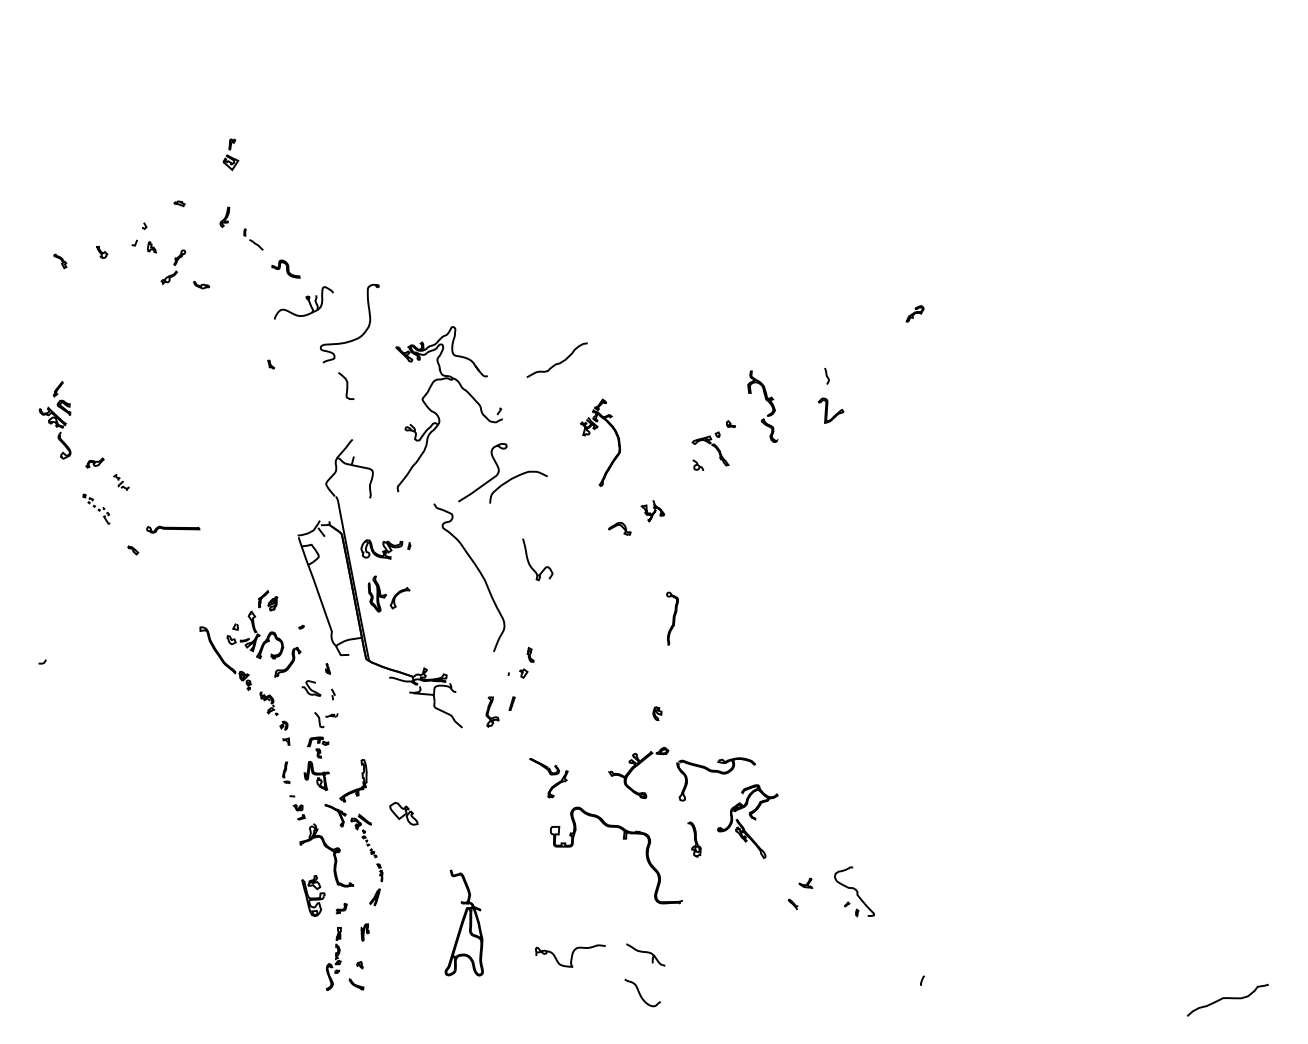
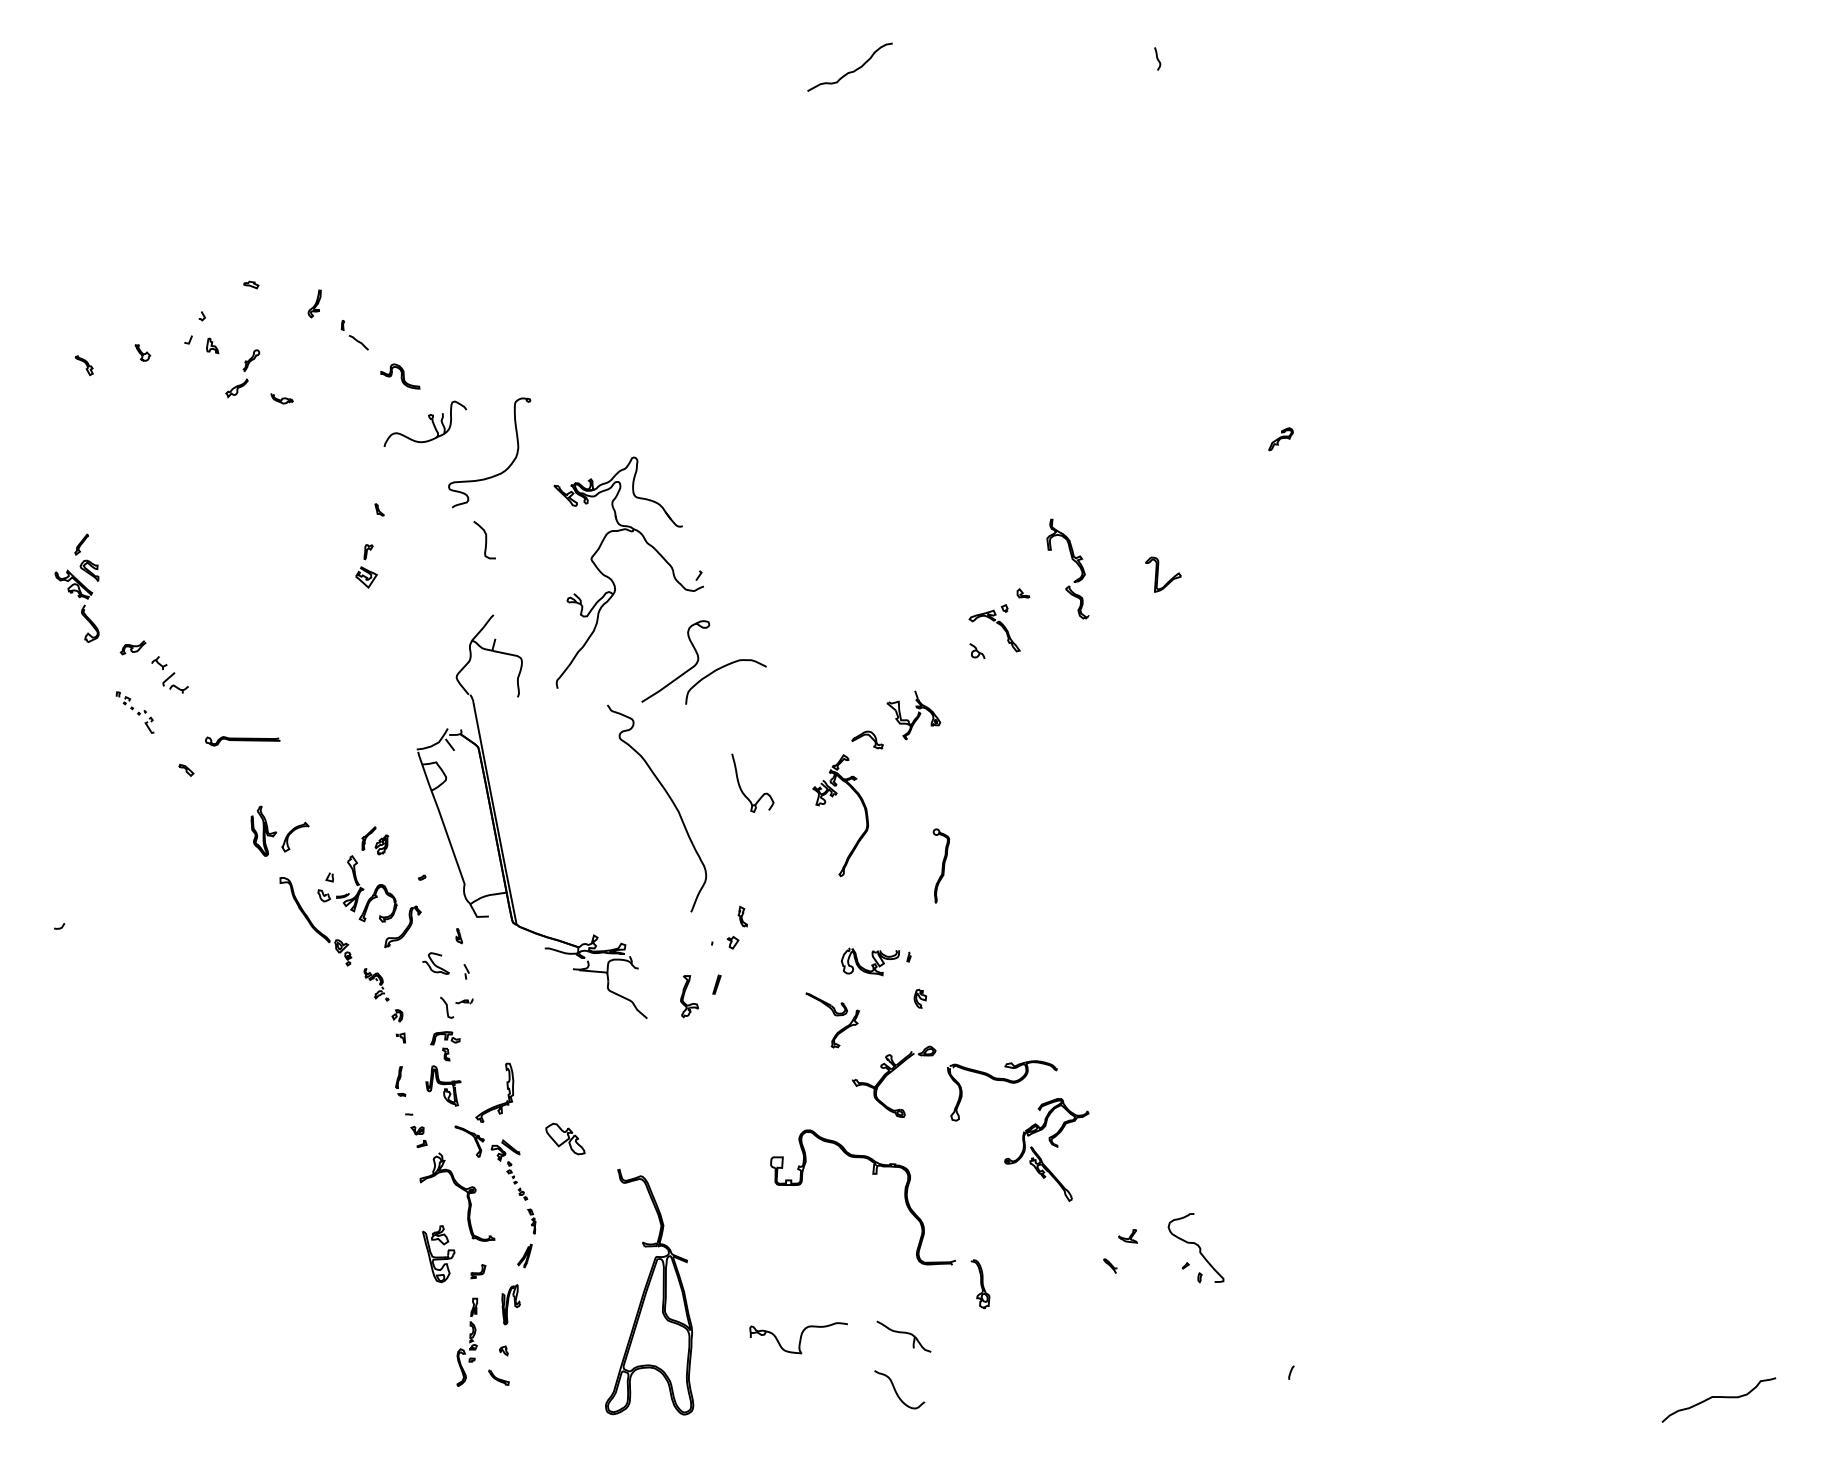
part: (230, 154) -> (366, 566), moved
curve: (558, 362) -> (851, 70), moved
curve: (826, 375) -> (1156, 57), moved
part: (594, 430) -> (832, 798), moved
part: (121, 481) -> (170, 673), size x1.67
part: (652, 511) -> (913, 715), size x1.67
part: (385, 549) -> (875, 962), moved
part: (388, 593) -> (279, 830), moved
part: (548, 778) -> (832, 1020), moved
part: (694, 839) -> (980, 1284), moved
part: (464, 922) -> (650, 1291), size x1.67
part: (365, 932) -> (511, 1305), size x1.67

